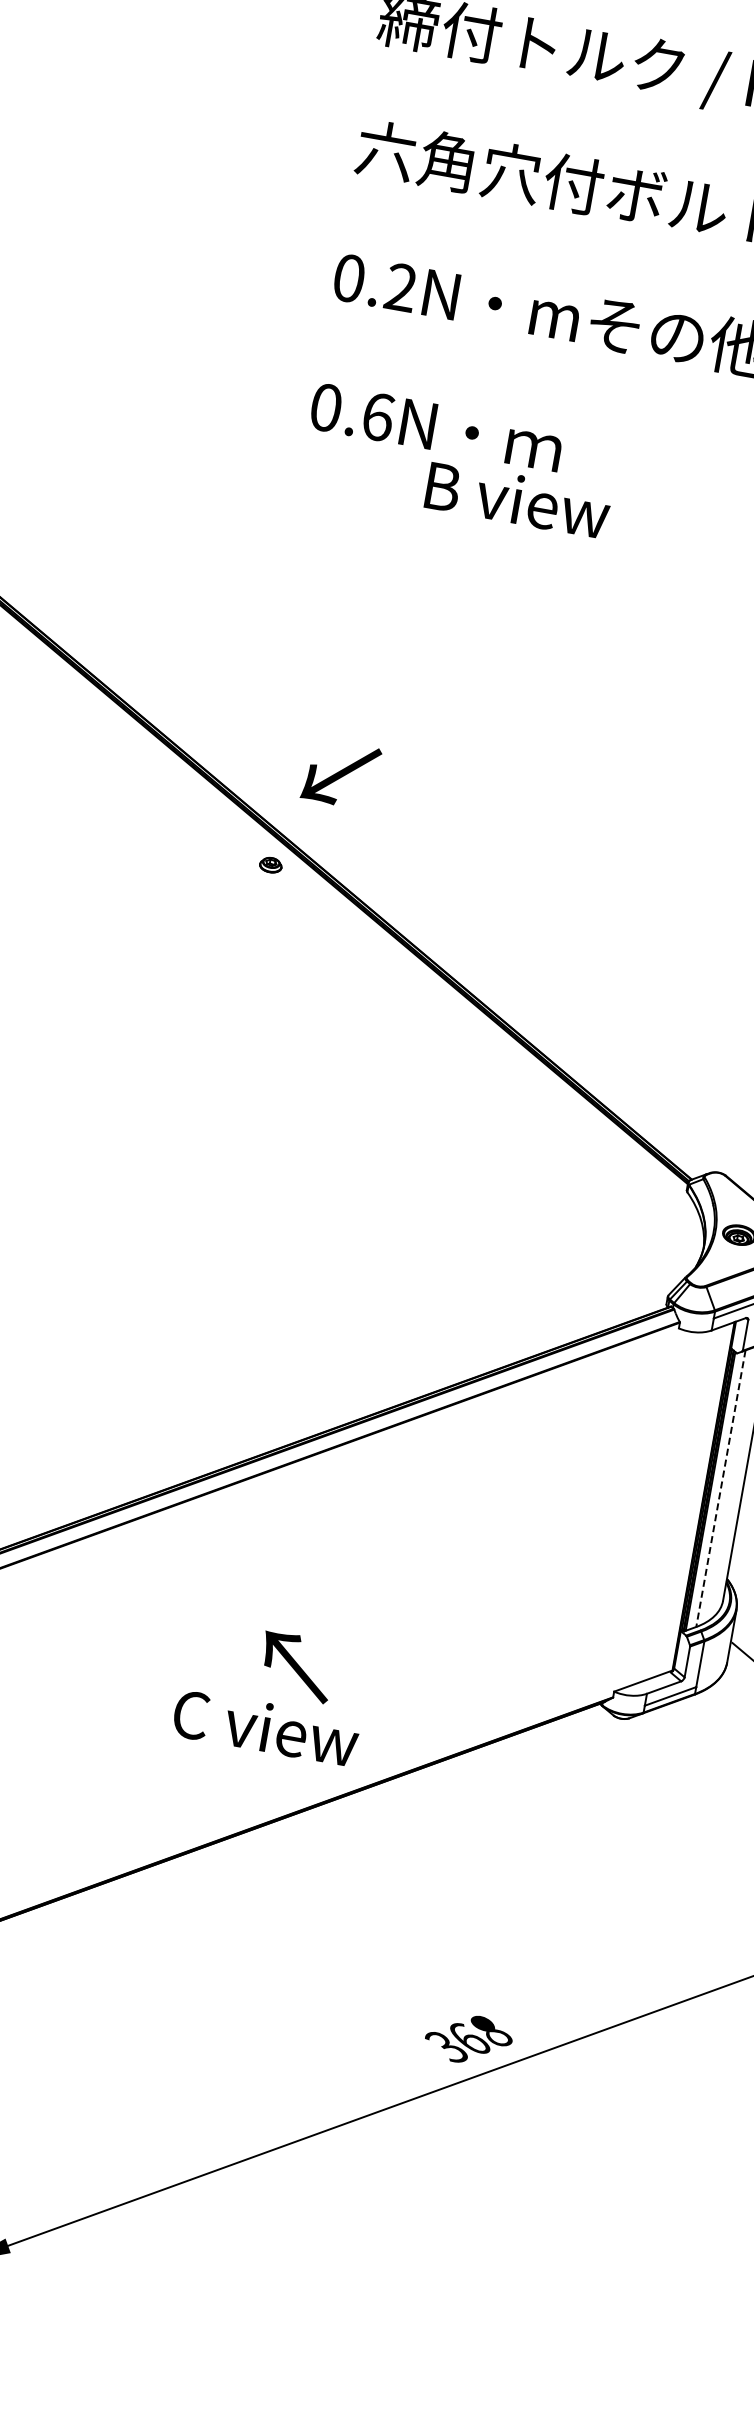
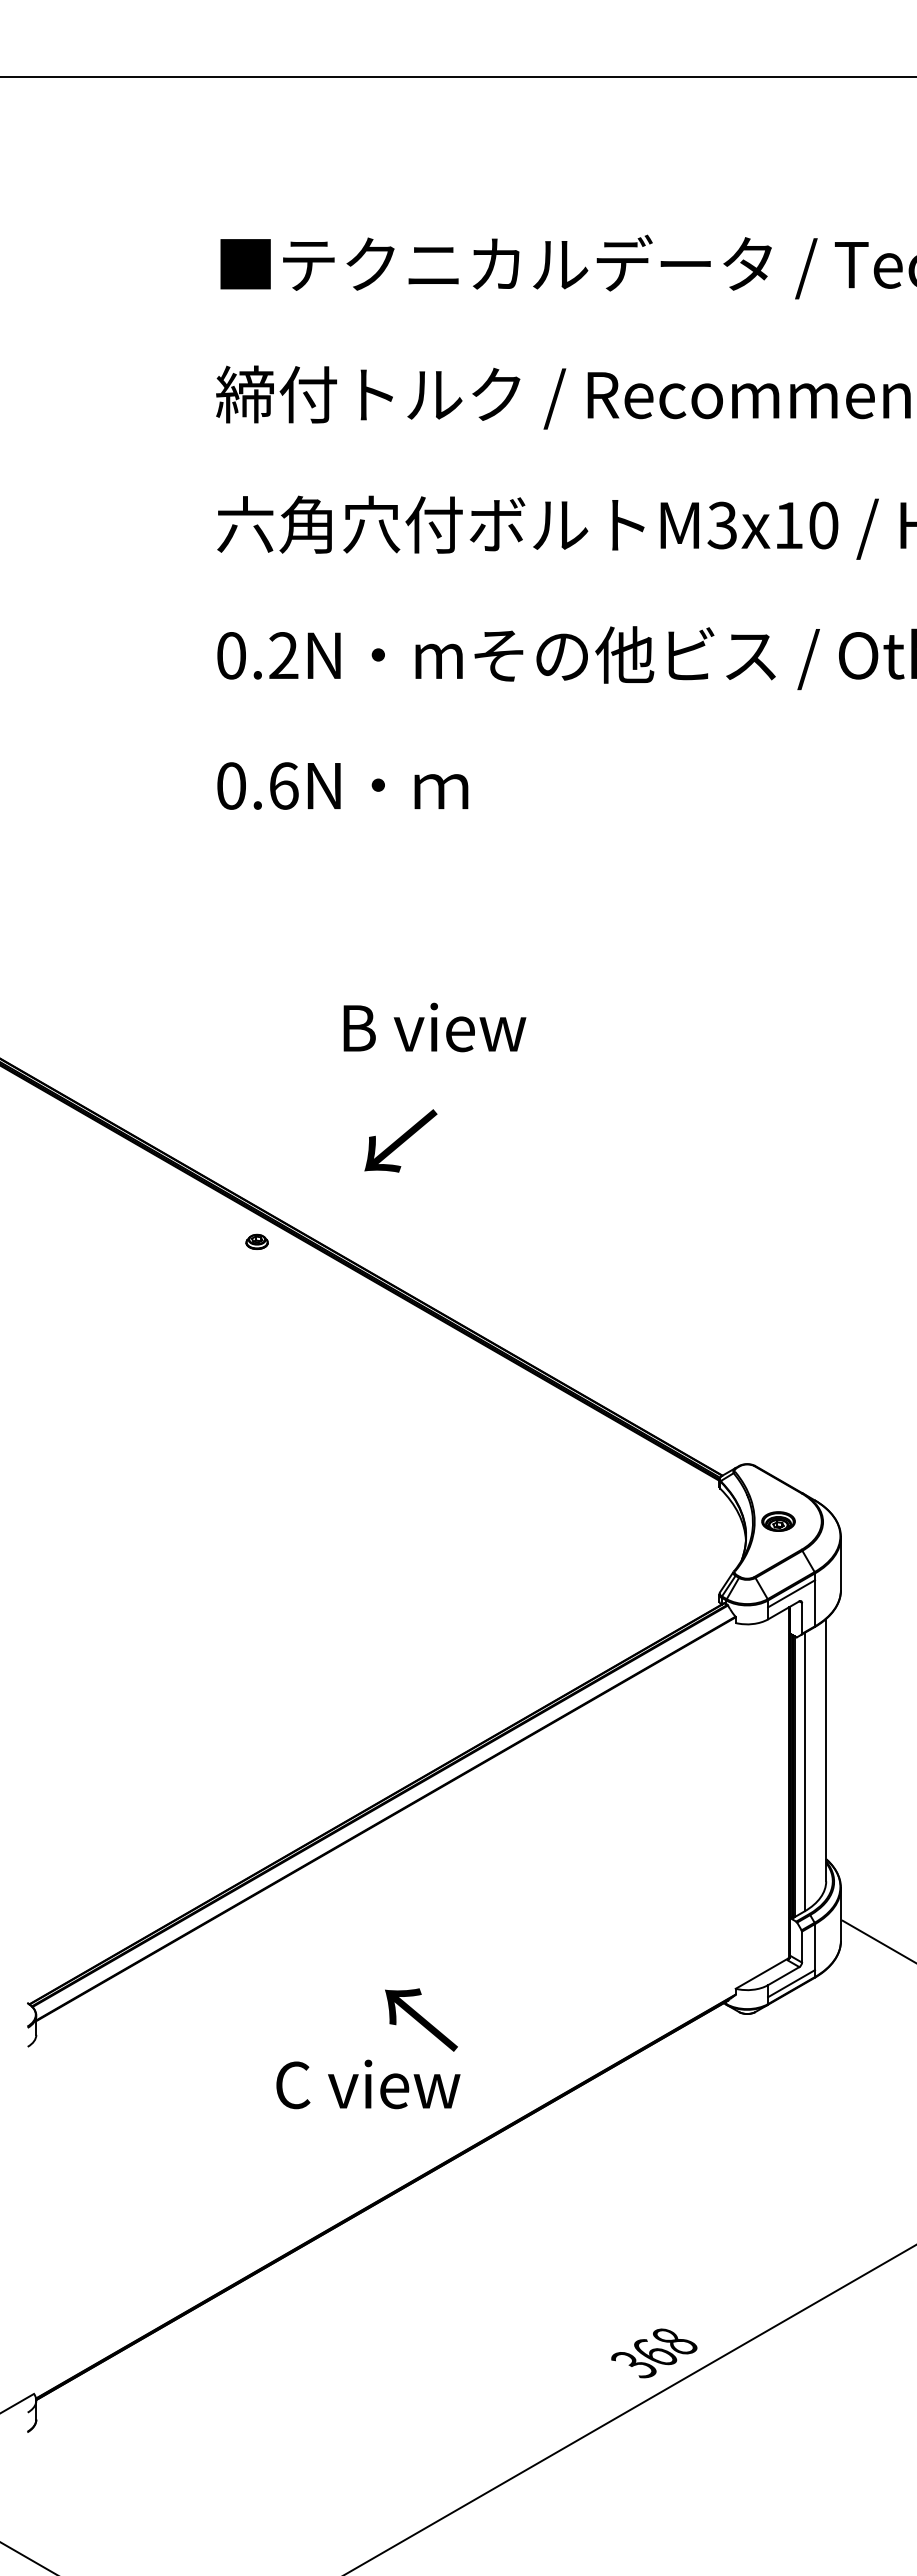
text: (517, 499) -> (434, 1027), moved
text: (340, 773) -> (400, 1140), moved
line: (720, 1488) -> (804, 1772), dashed -> solid
text: (266, 1727) -> (368, 2084), moved

